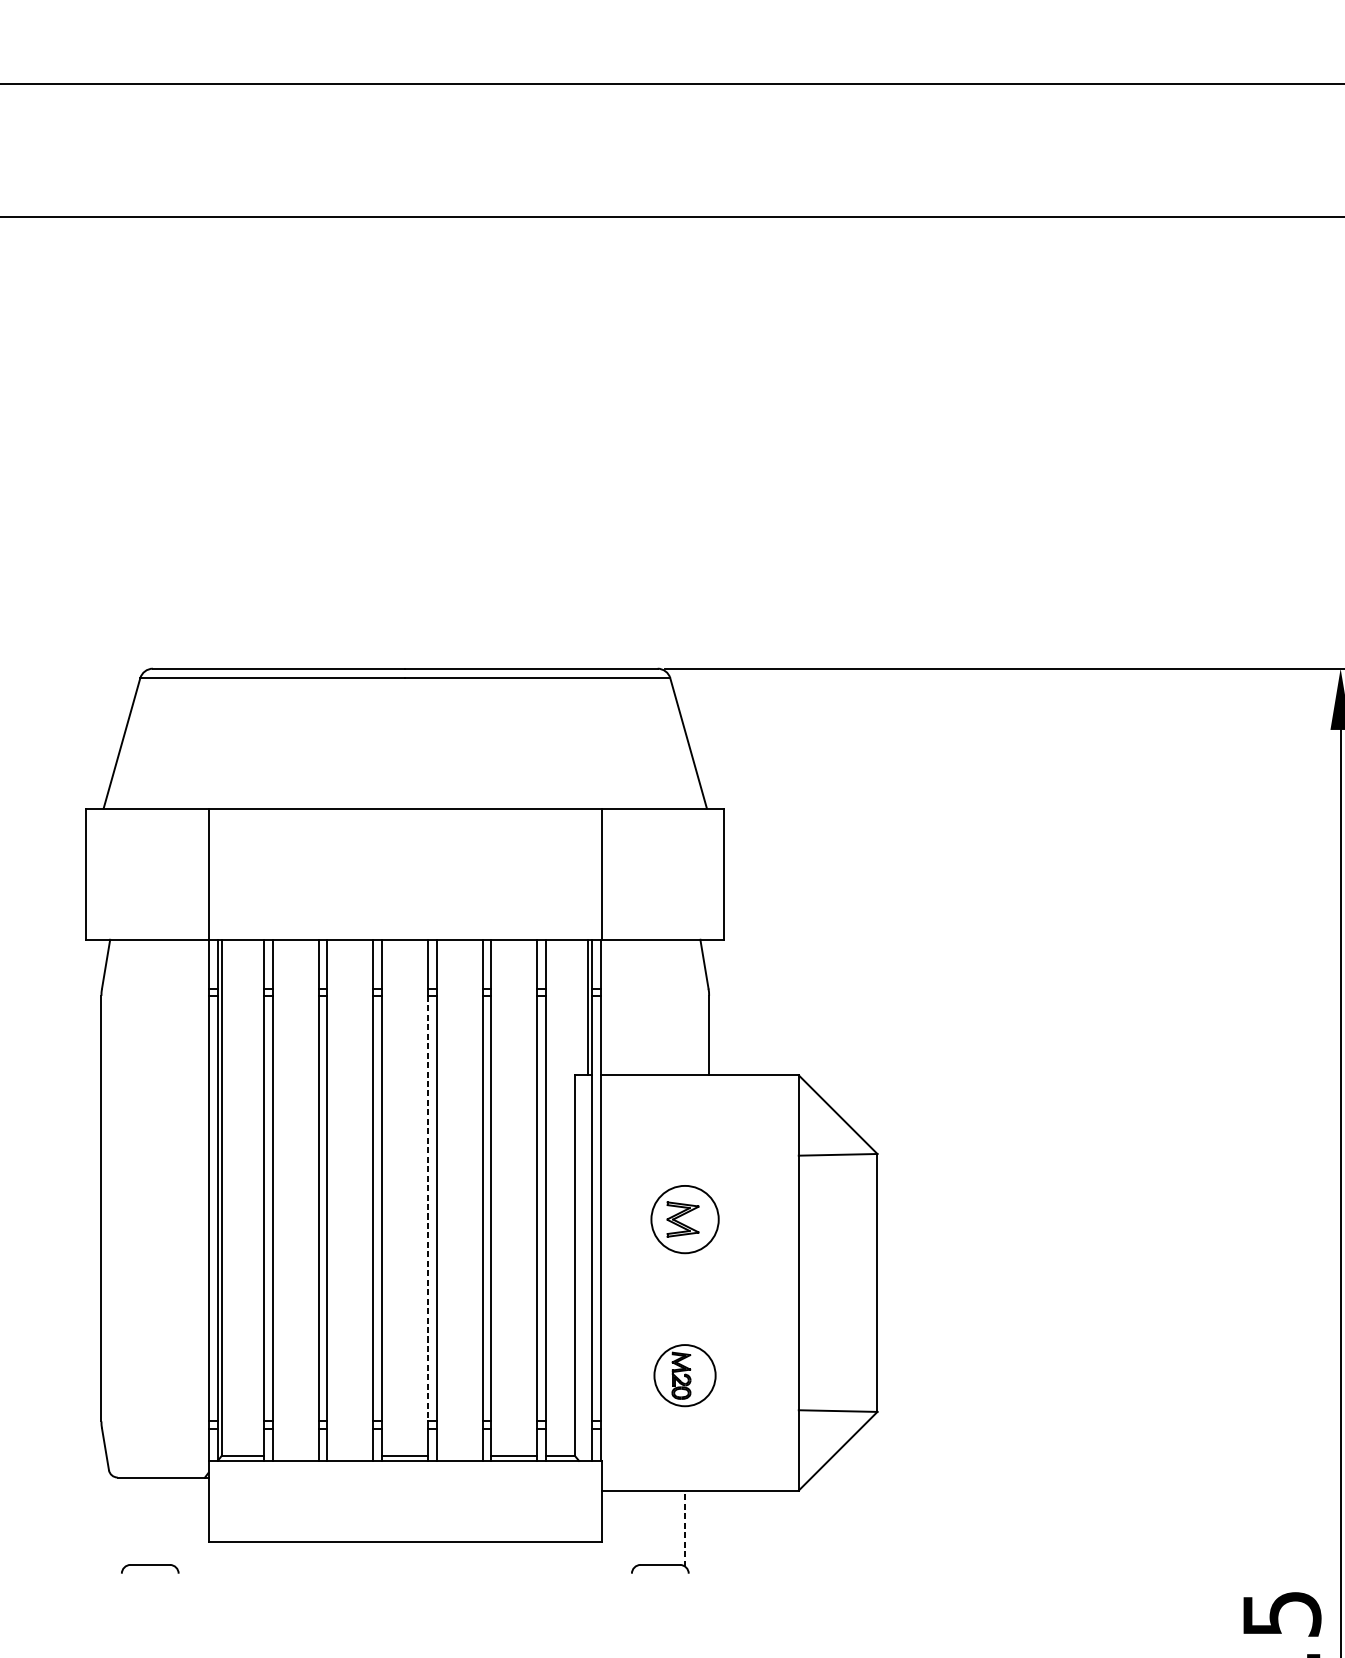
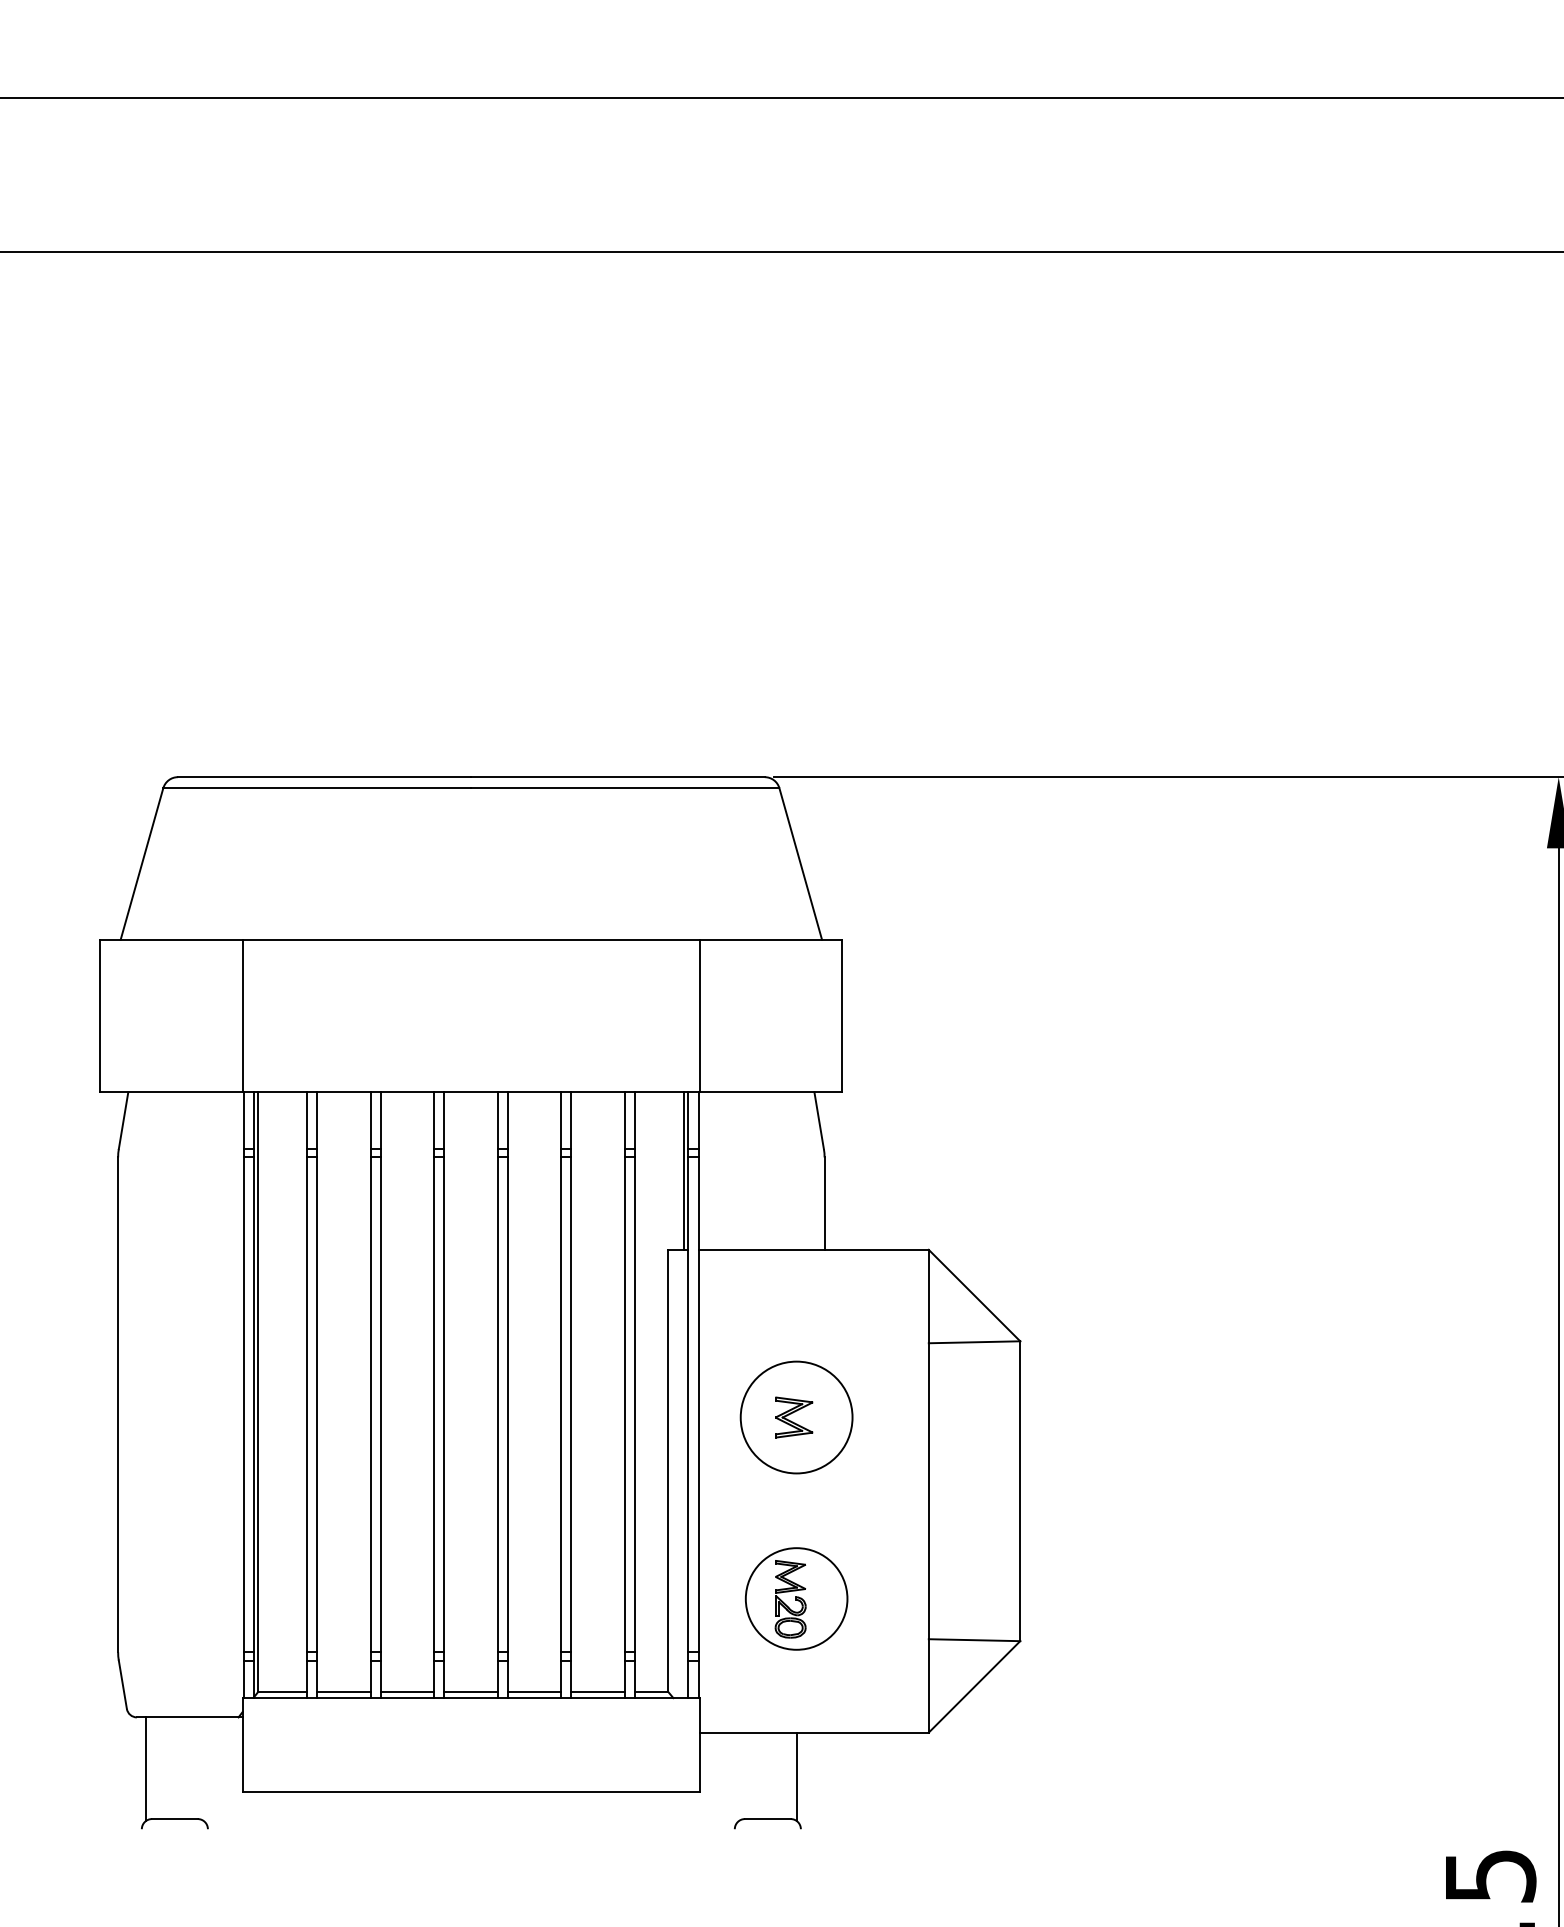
line: (427, 1209) -> (497, 1405), dashed -> solid
circle: (684, 1219) -> (796, 1417), size x1.43
part: (684, 1375) -> (796, 1598), size x1.43
line: (295, 1455) -> (343, 1691), added
line: (350, 1455) -> (407, 1691), added
line: (459, 1455) -> (534, 1691), added
line: (125, 1521) -> (146, 1768), added
line: (684, 1528) -> (796, 1776), dashed -> solid

